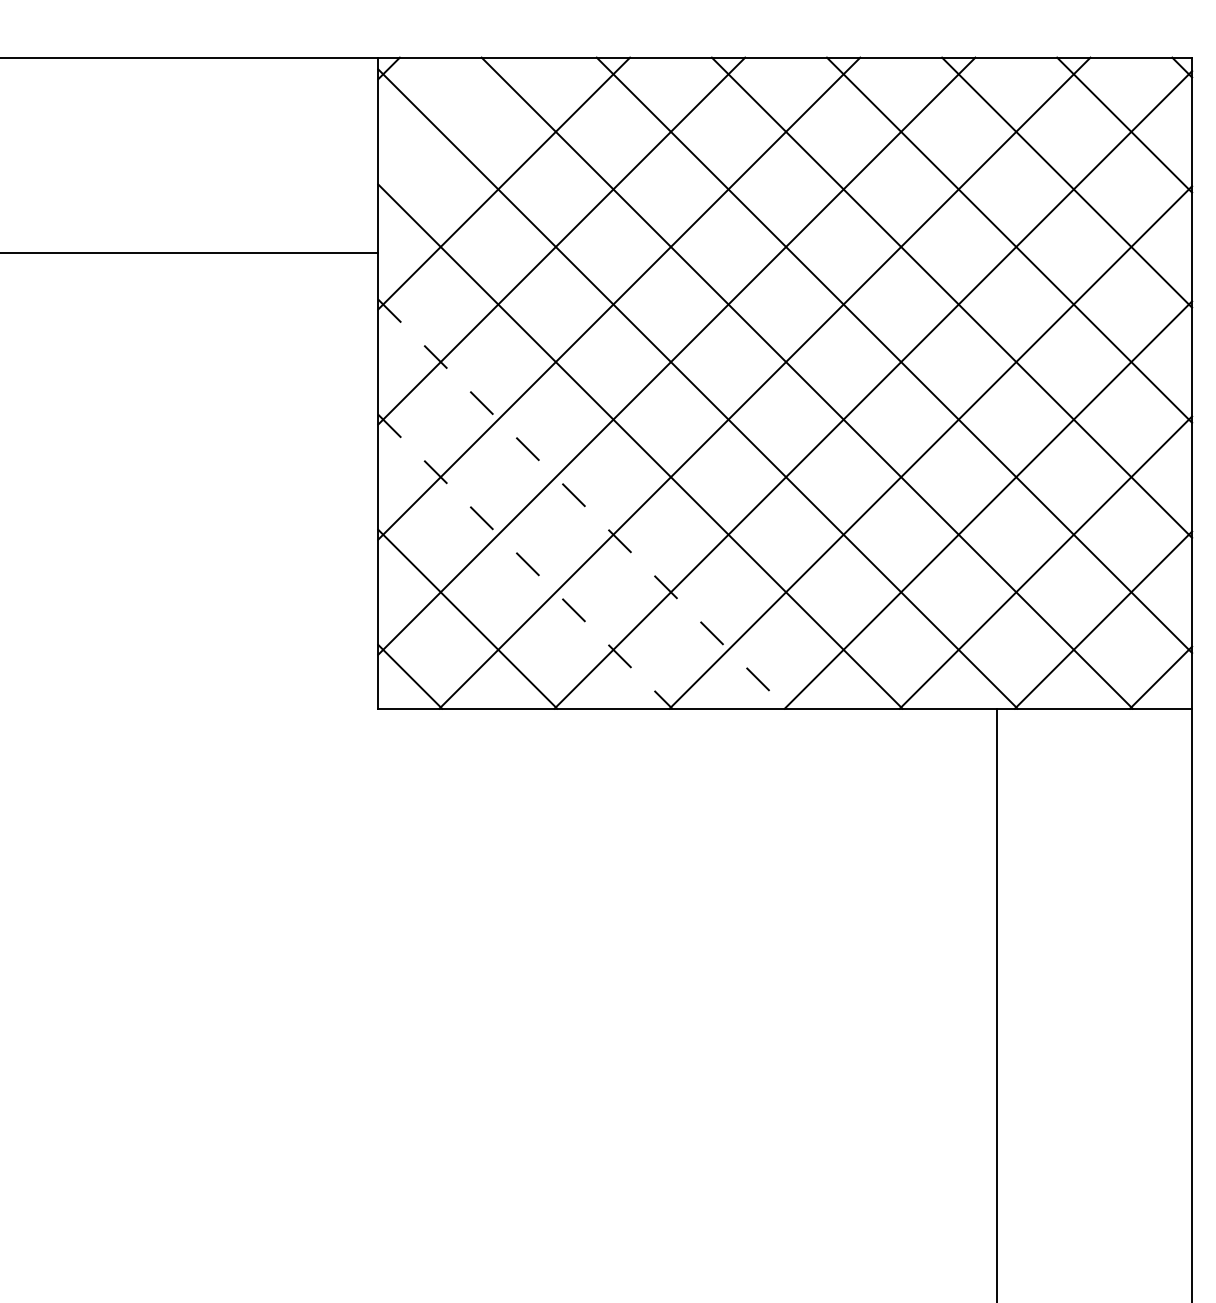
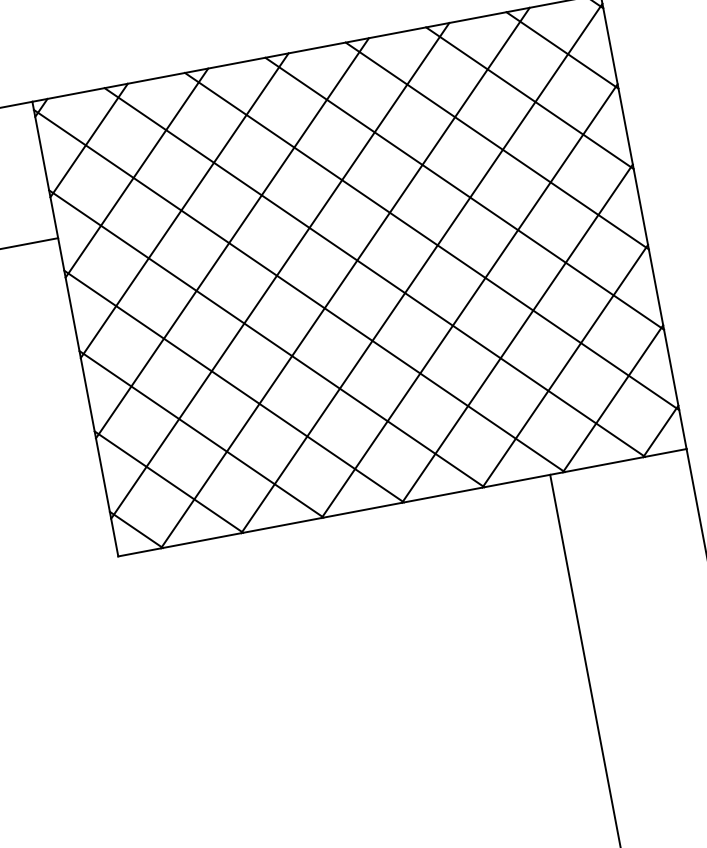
line: (446, 125) -> (89, 140), added
line: (583, 504) -> (234, 386), dashed -> solid
line: (525, 561) -> (201, 434), dashed -> solid

